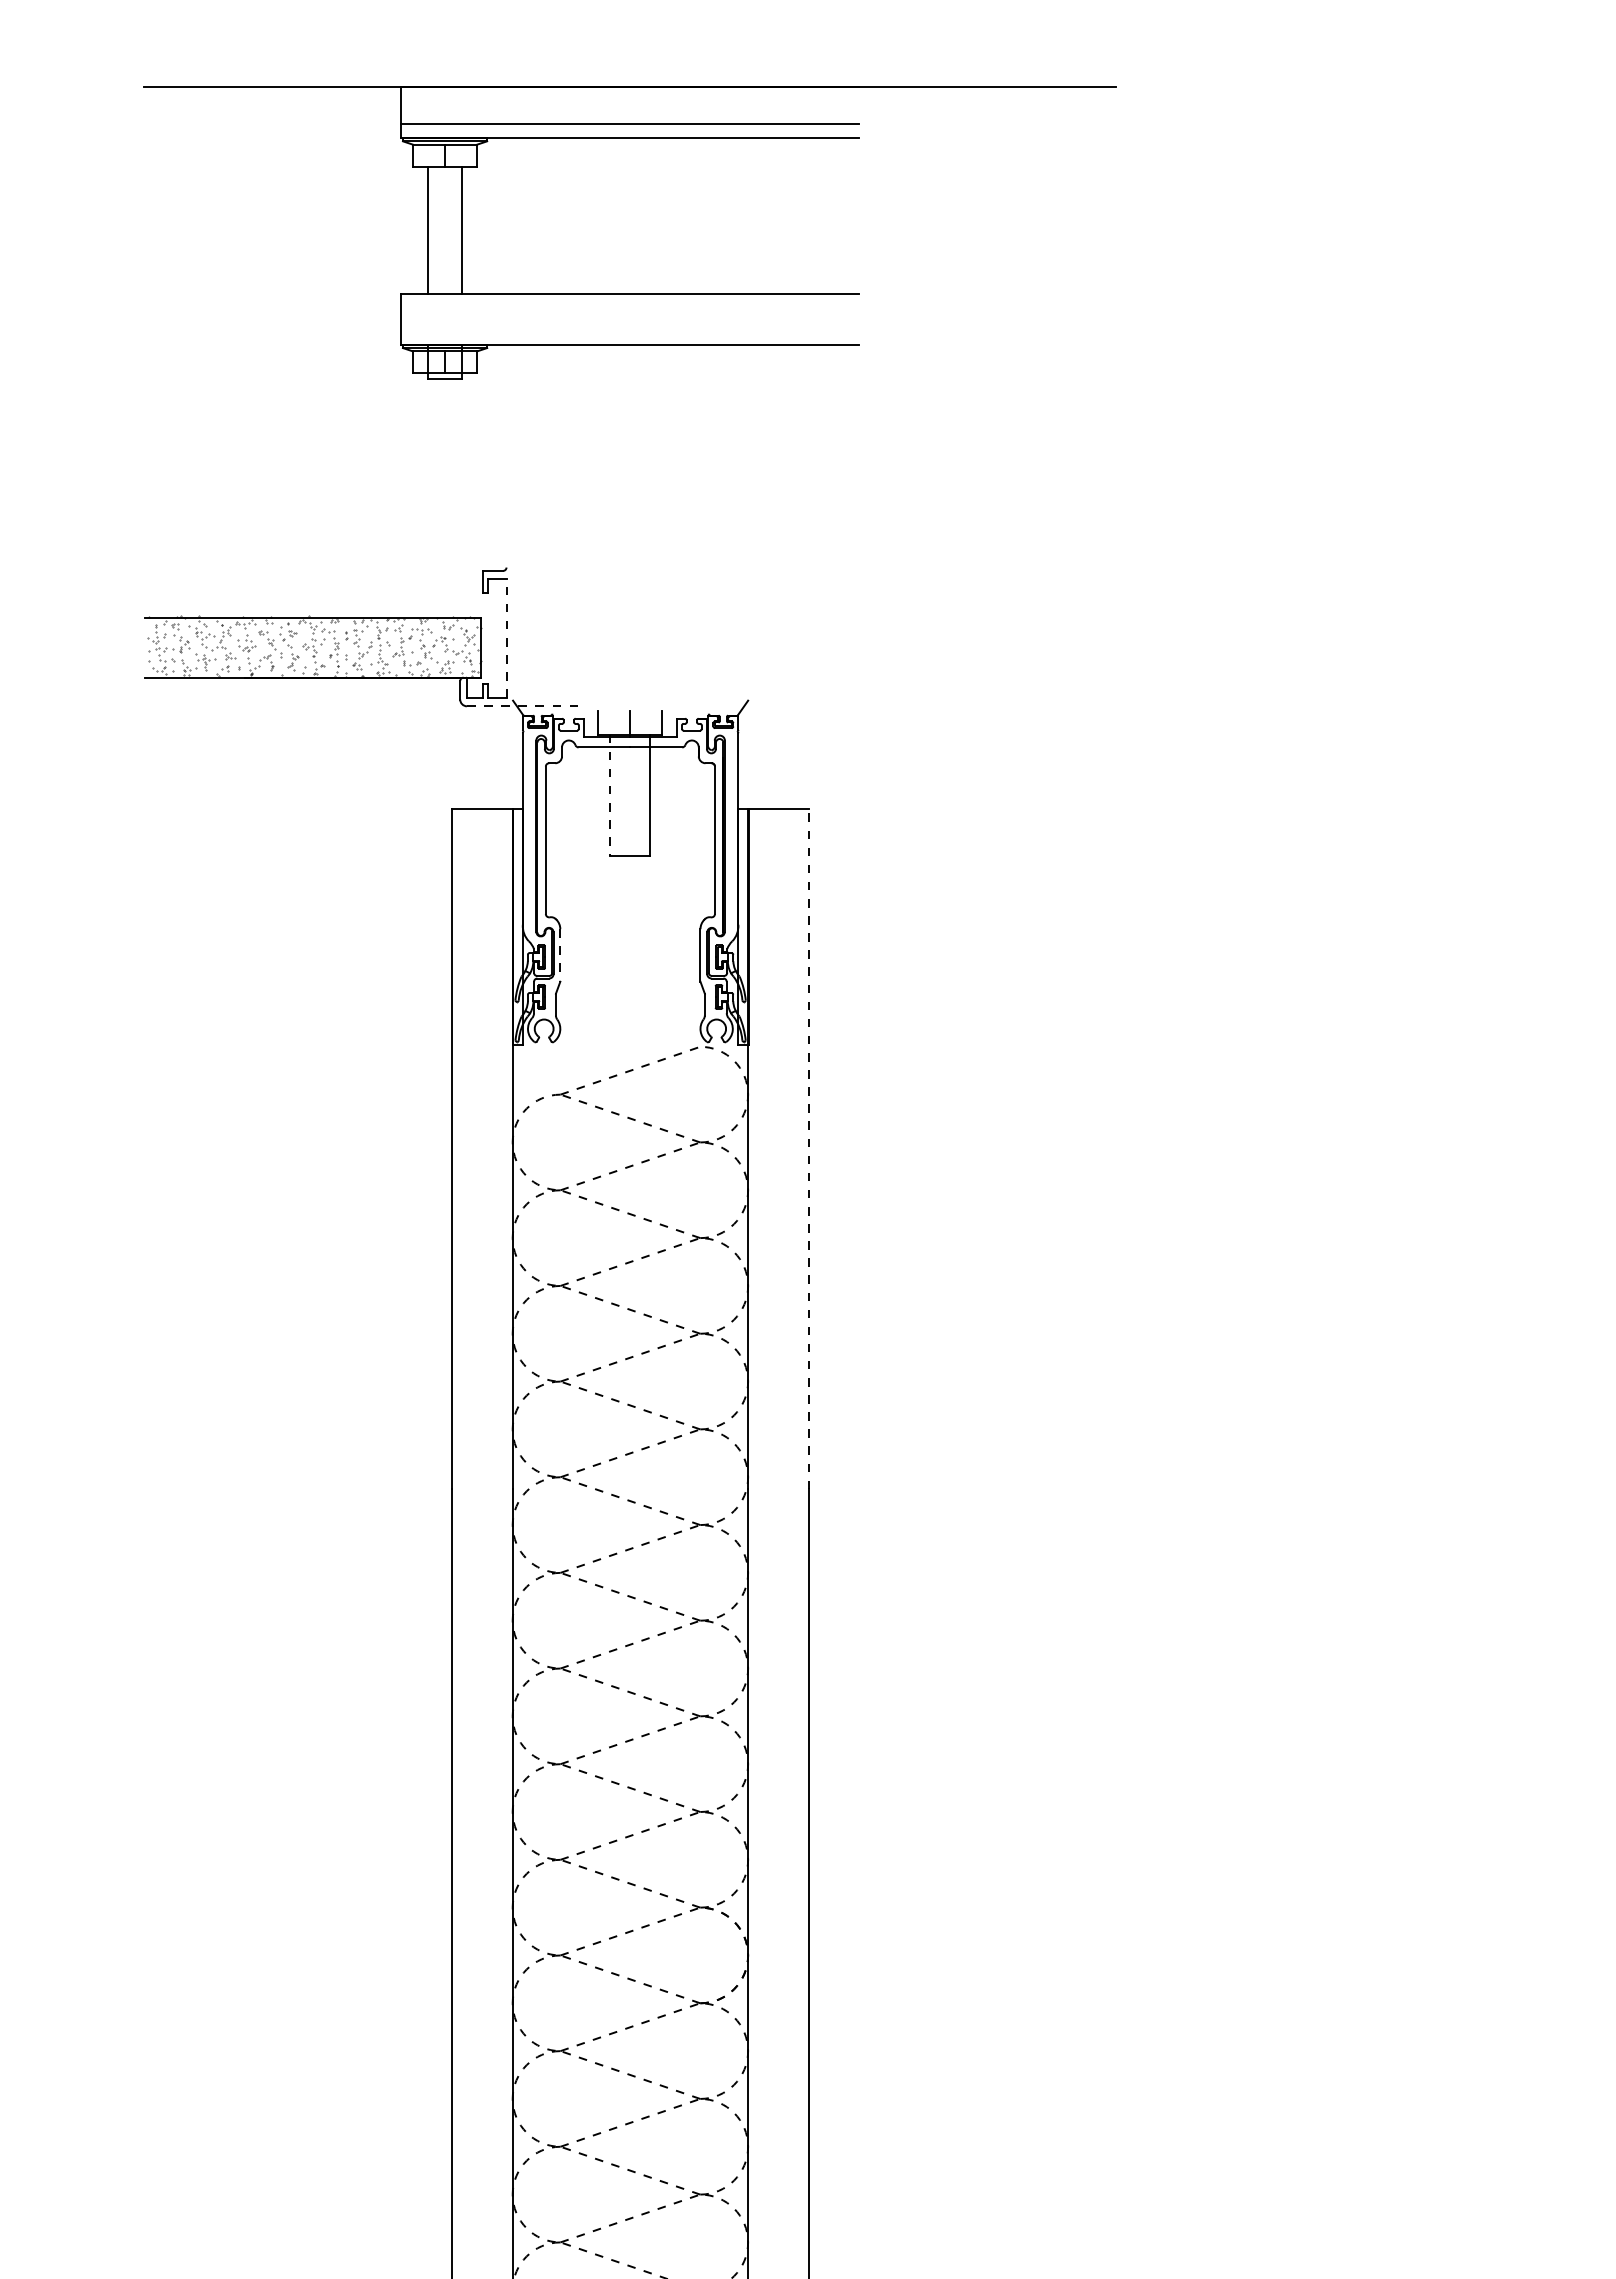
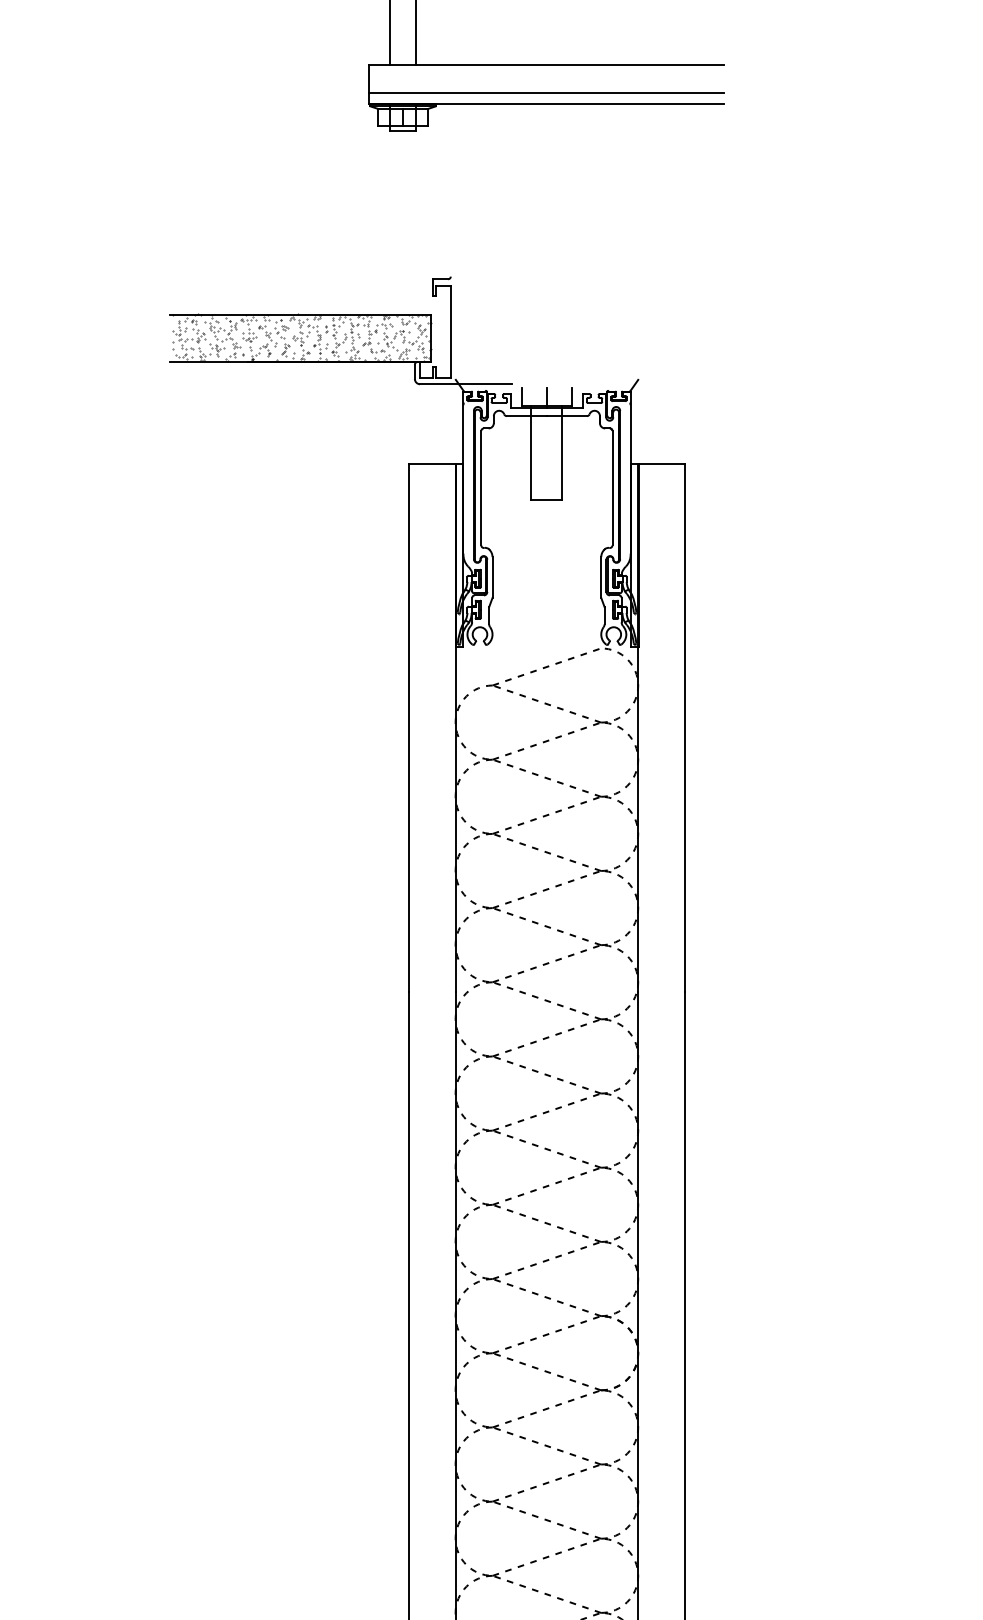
line: (630, 331) -> (546, 93), added
line: (506, 638) -> (450, 331), dashed -> solid
line: (526, 706) -> (466, 384), dashed -> solid
line: (610, 795) -> (531, 453), dashed -> solid
line: (560, 955) -> (492, 577), dashed -> solid
line: (808, 1148) -> (685, 727), dashed -> solid

